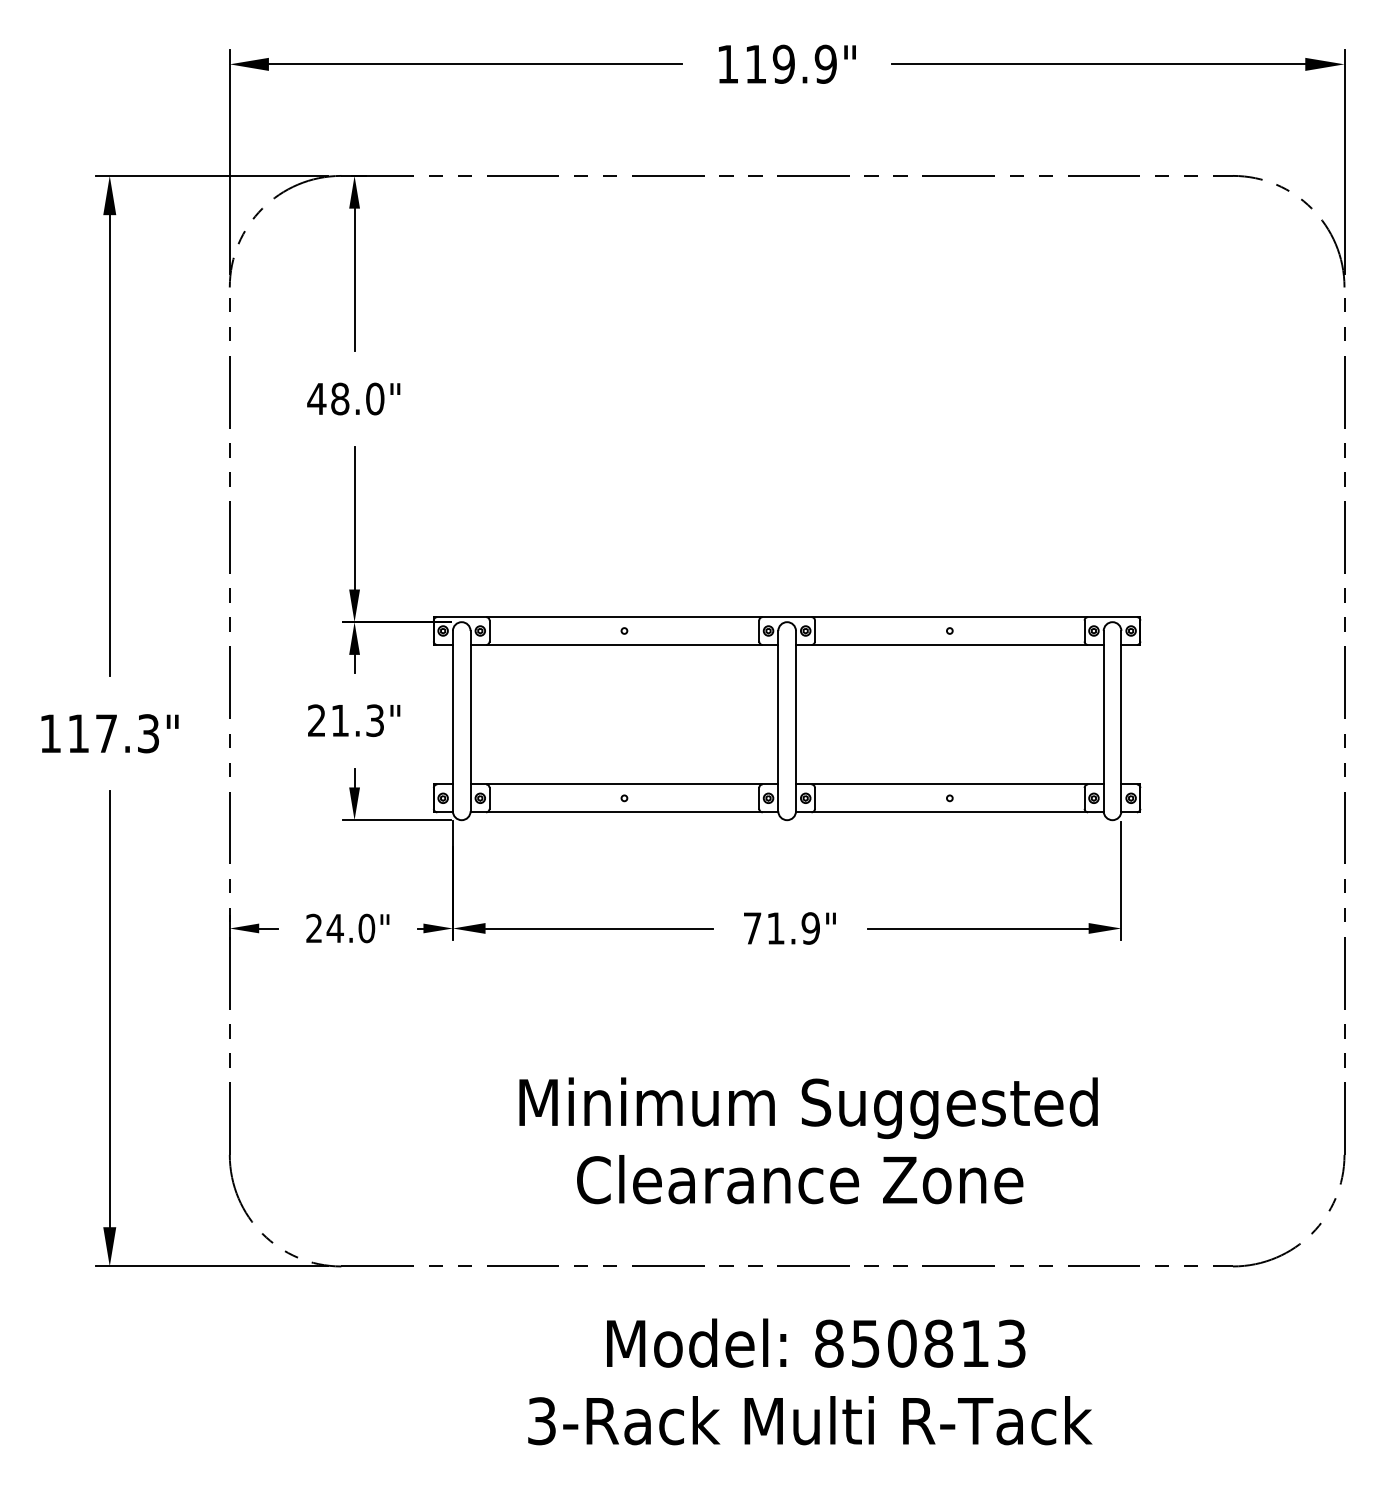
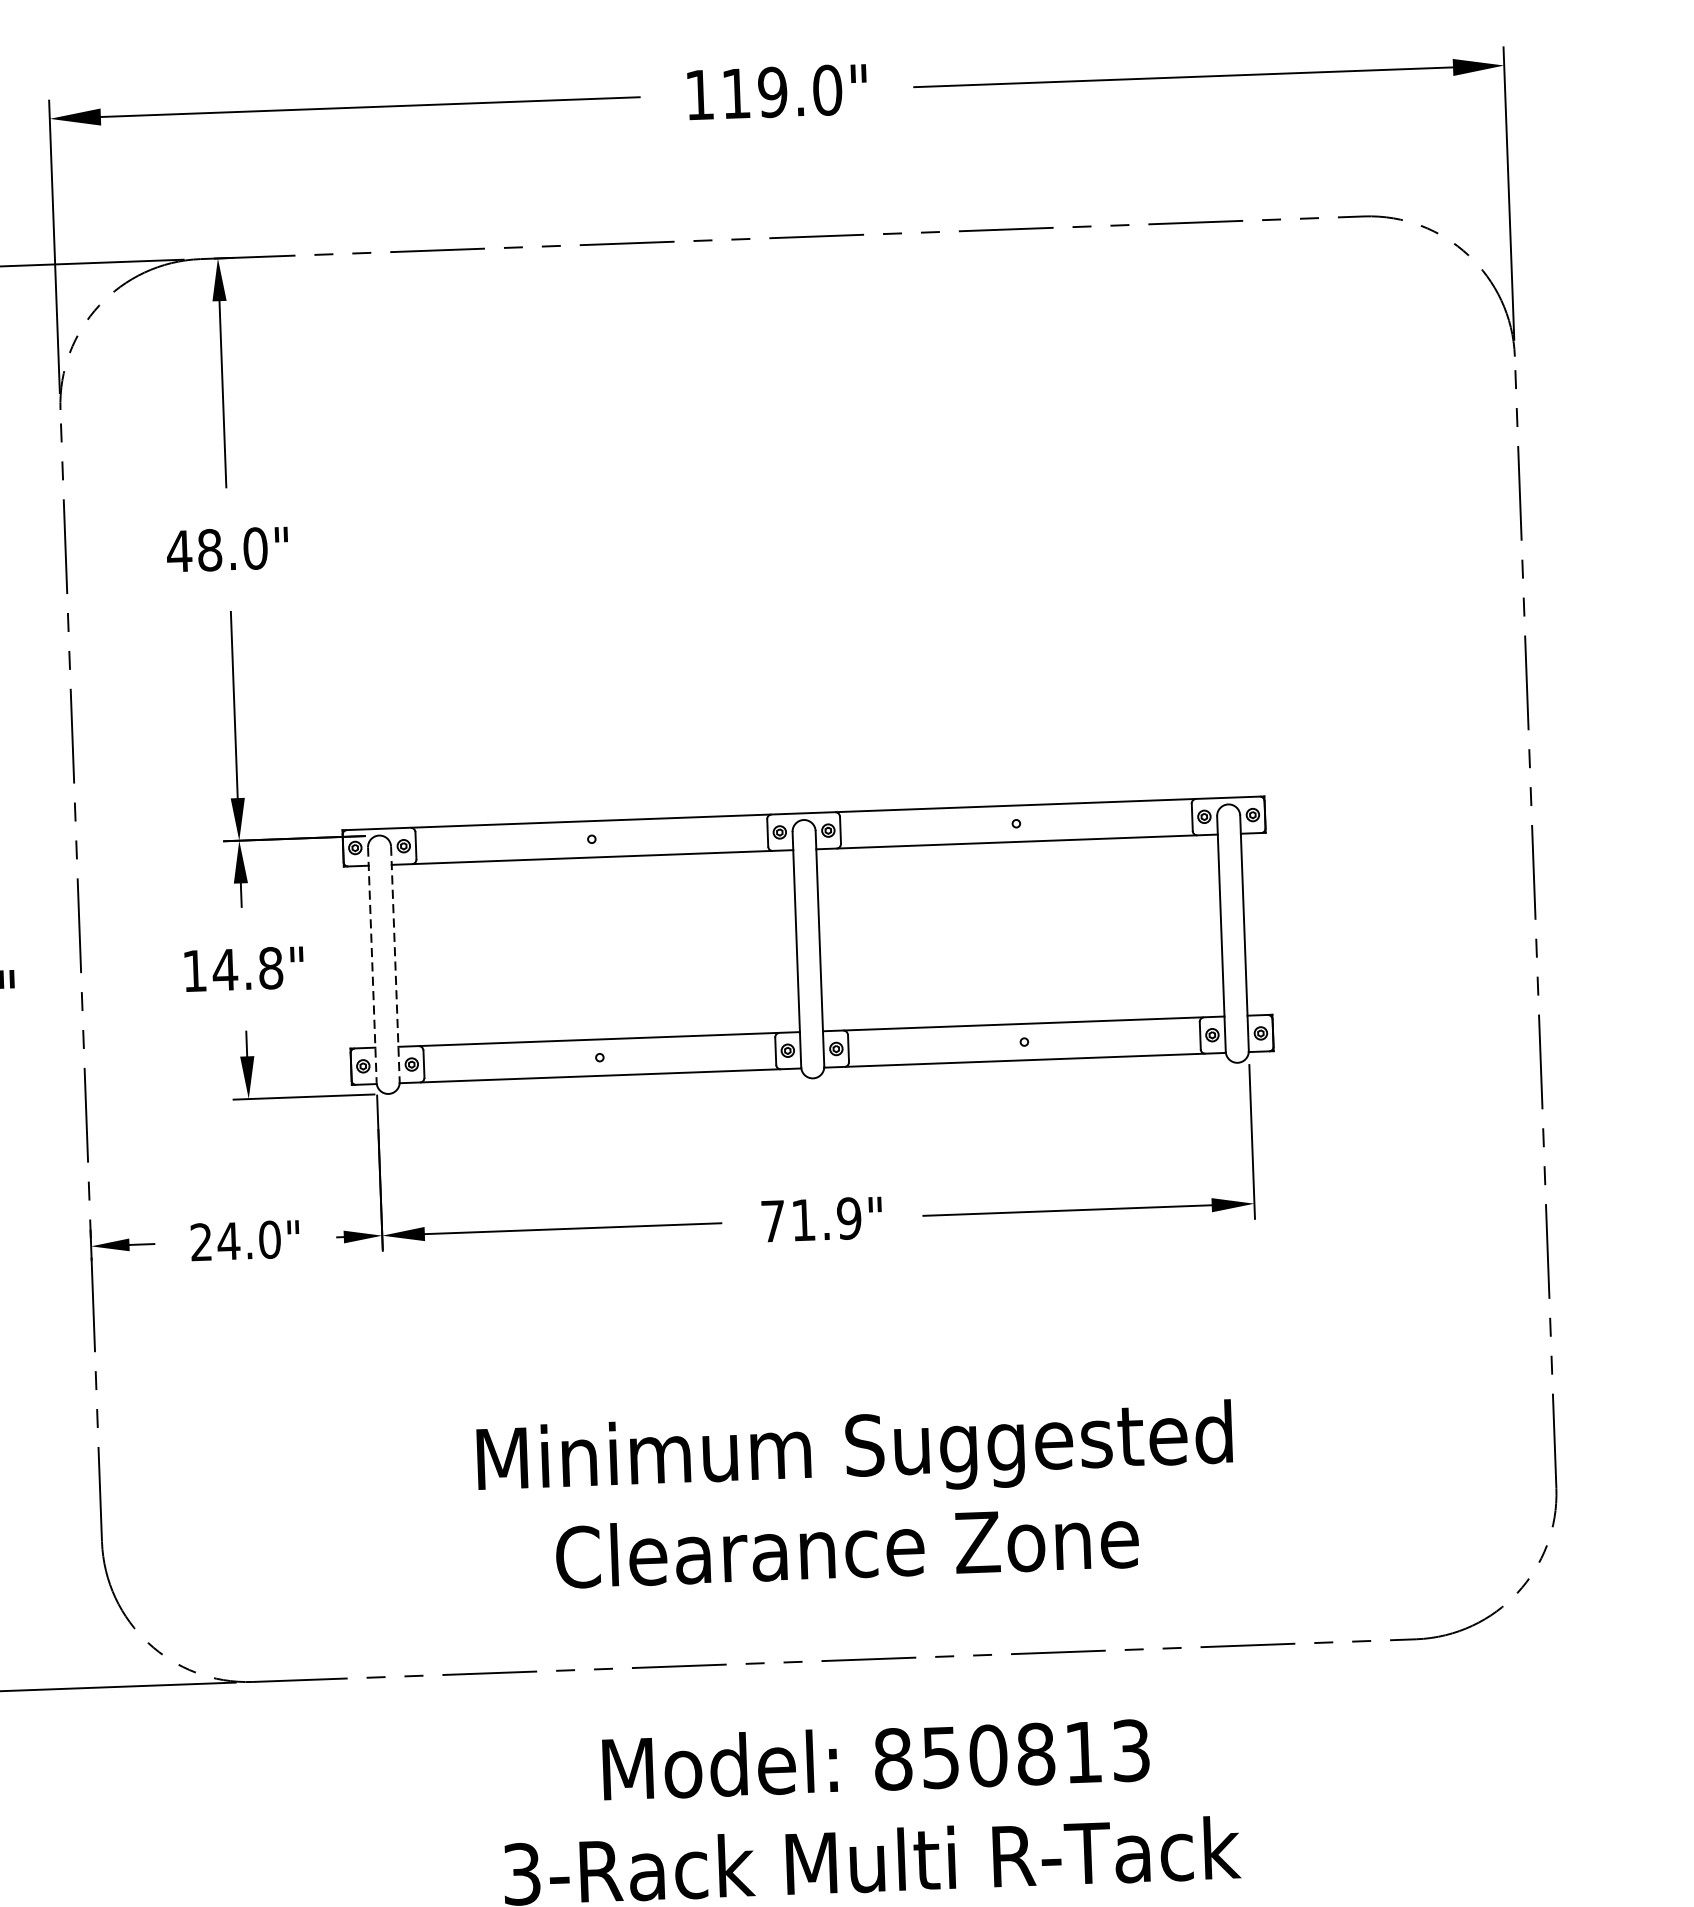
text: (825, 63) -> (827, 89), 119.9" -> 119.0"
text: (346, 720) -> (233, 969), 21.3" -> 14.8"
line: (452, 721) -> (371, 965), solid -> dashed
line: (470, 721) -> (395, 964), solid -> dashed

